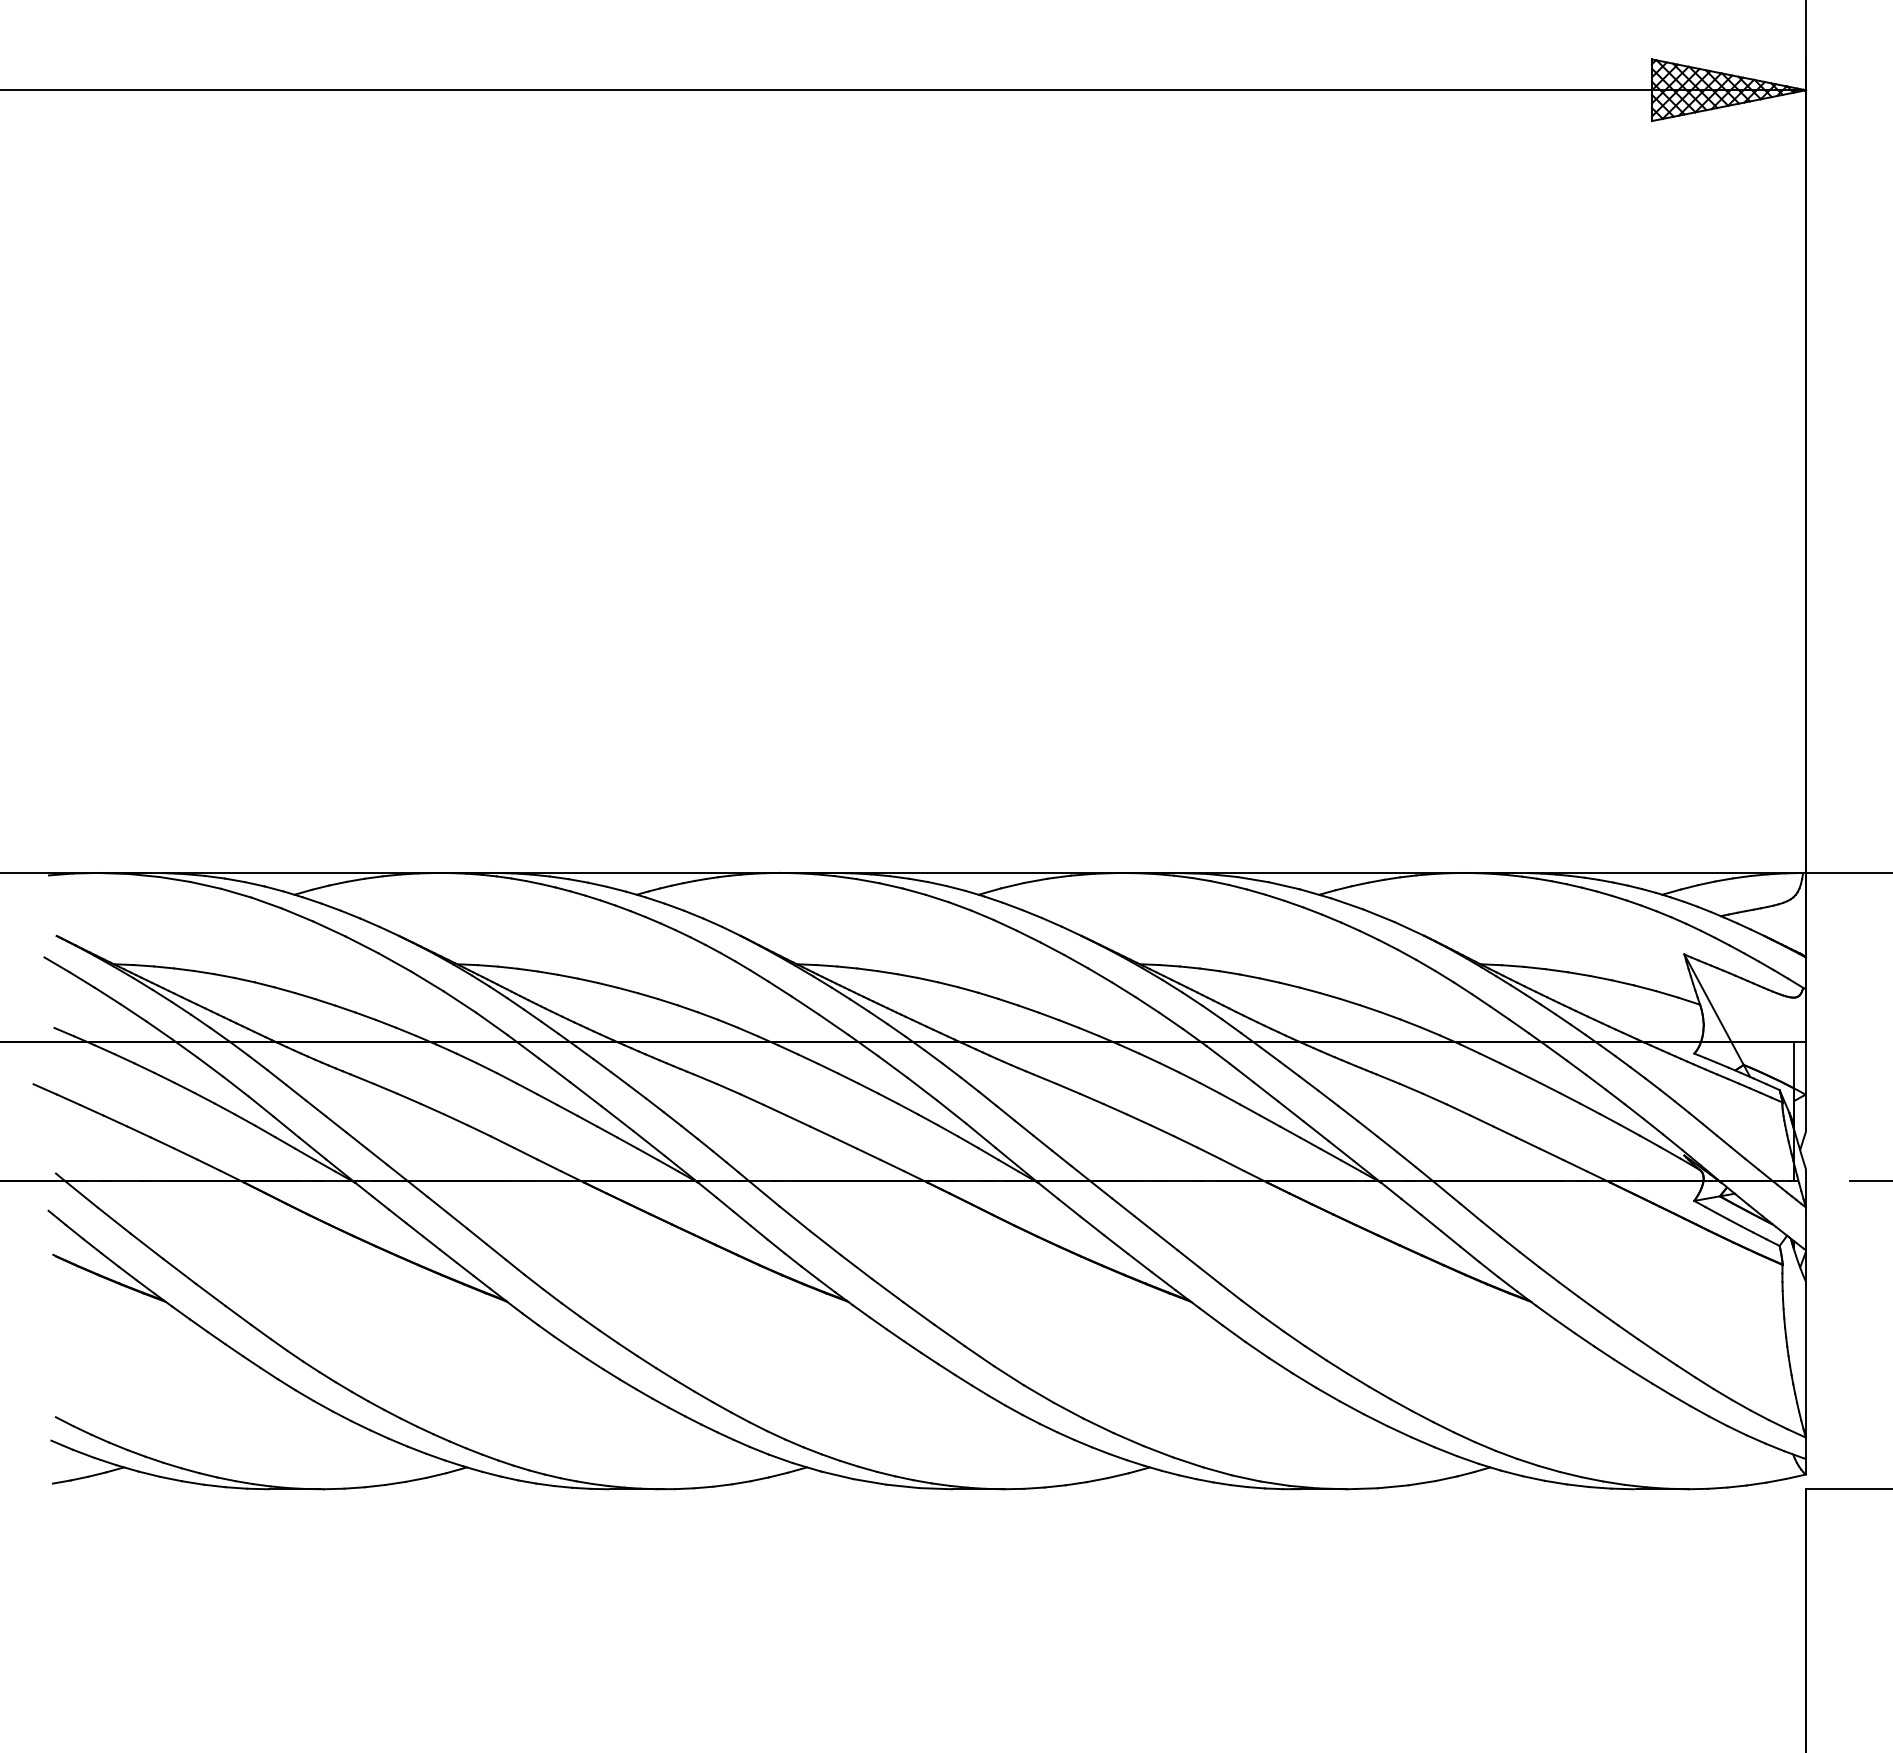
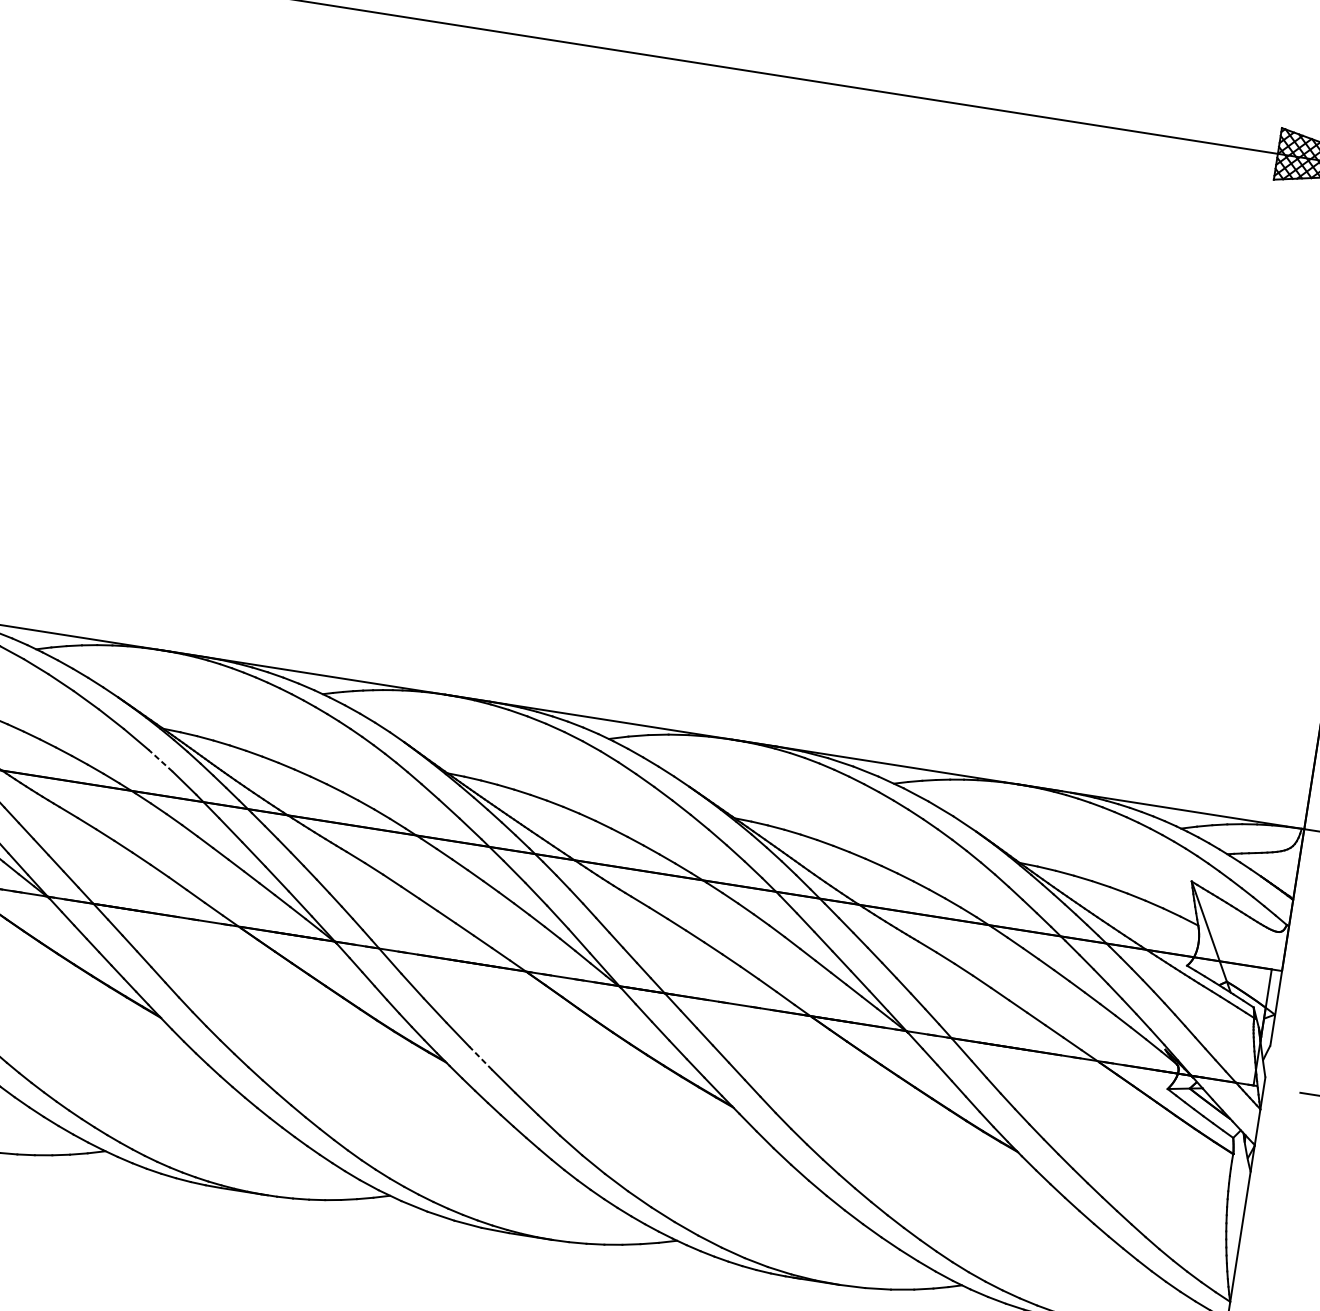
line: (459, 1001) -> (160, 760), solid -> dashed
line: (887, 1290) -> (480, 1058), solid -> dashed

